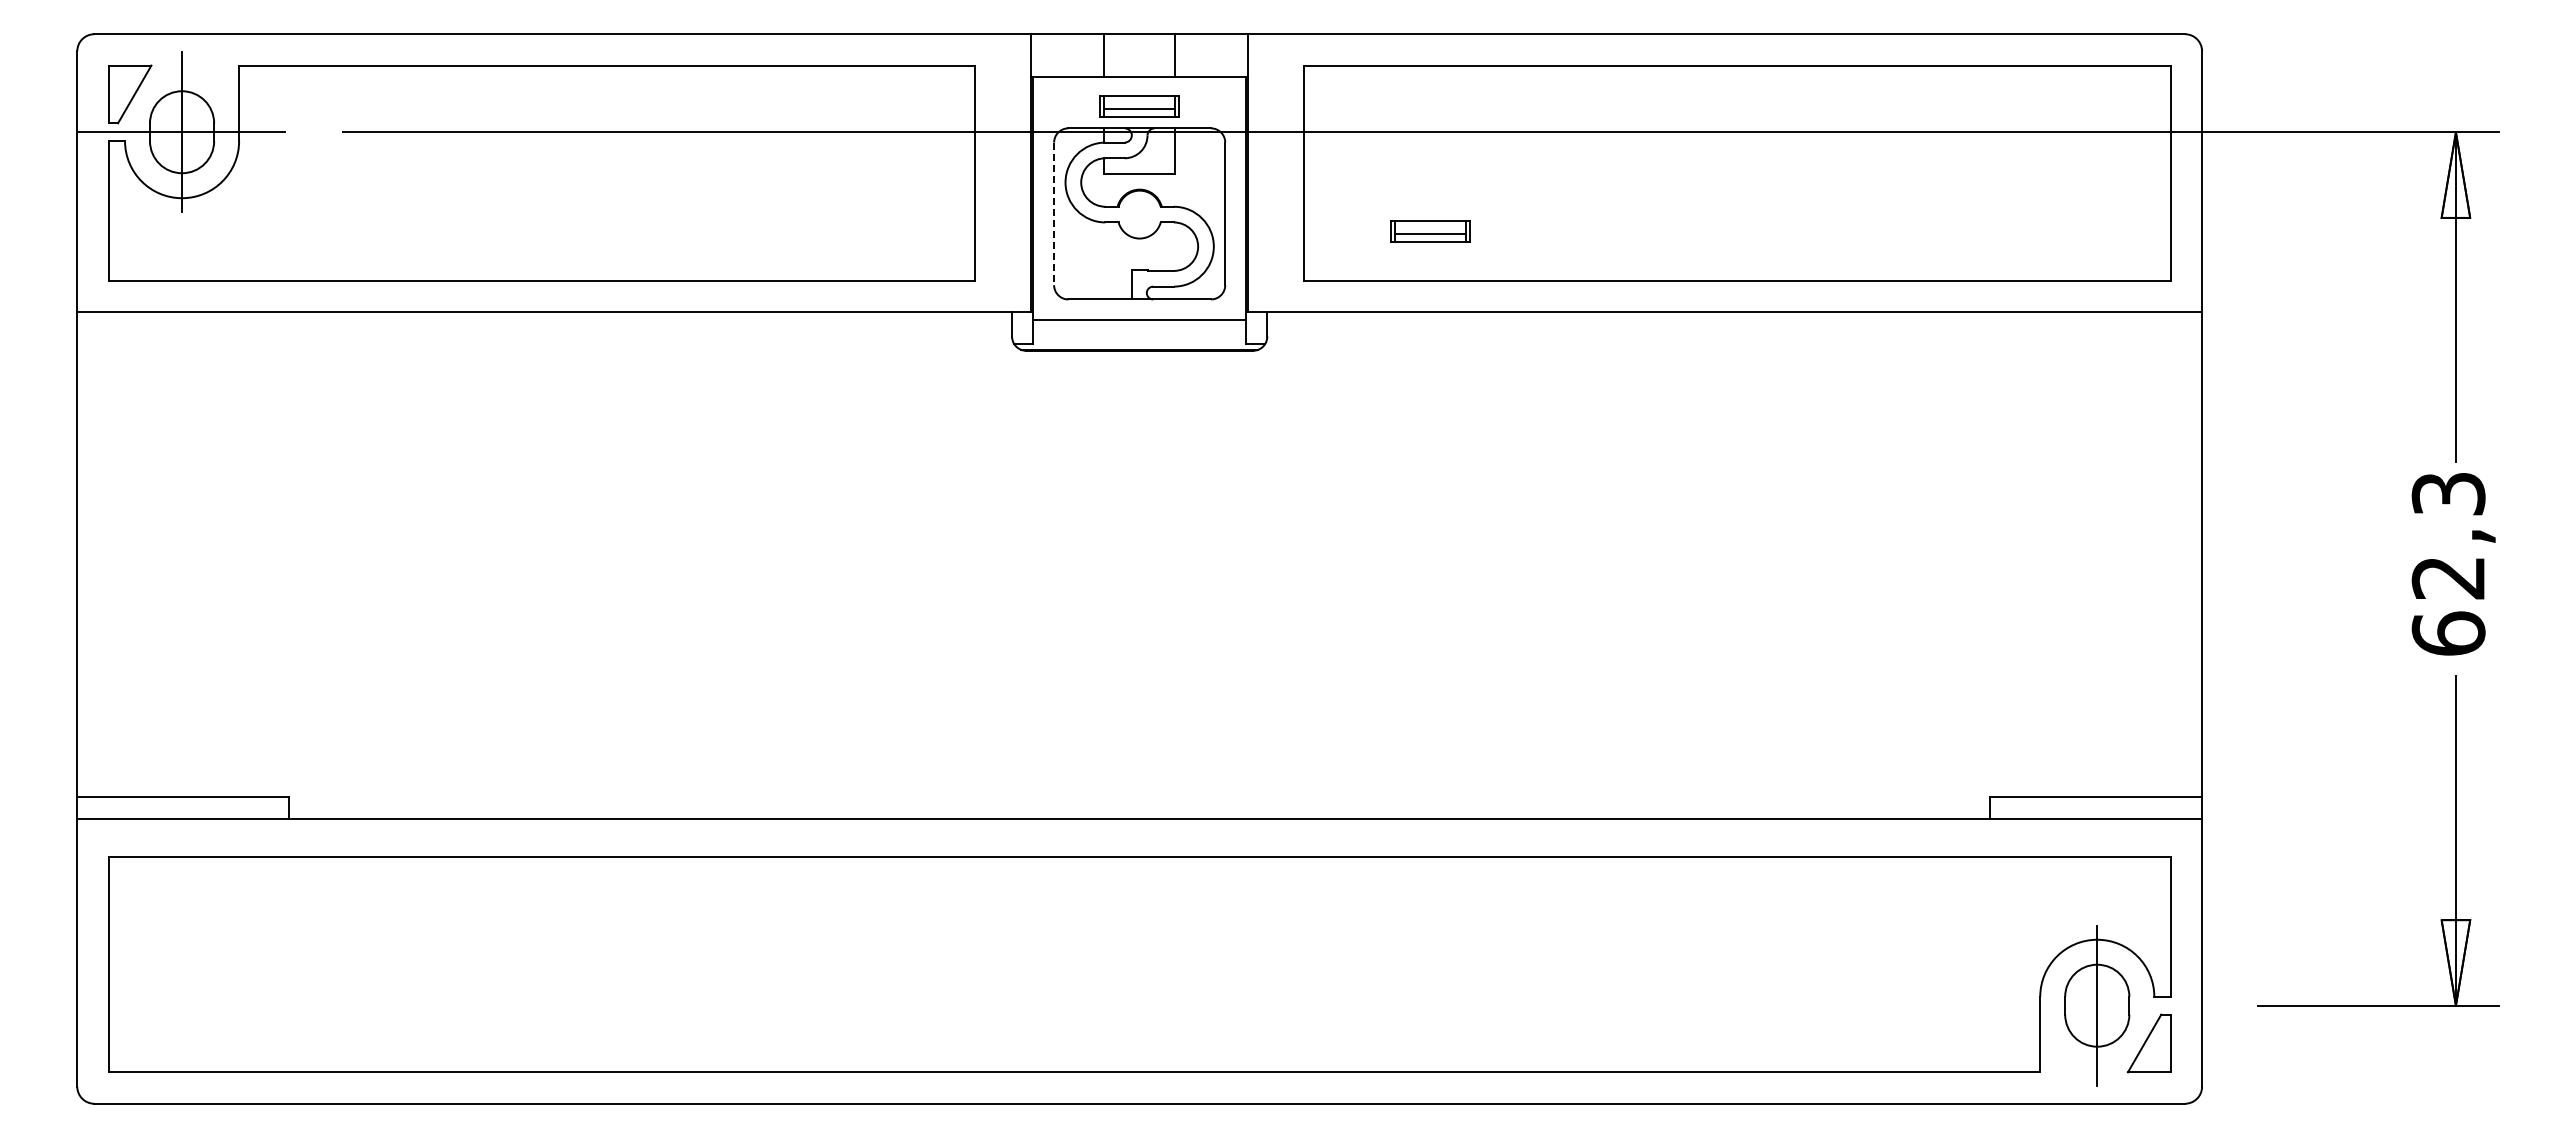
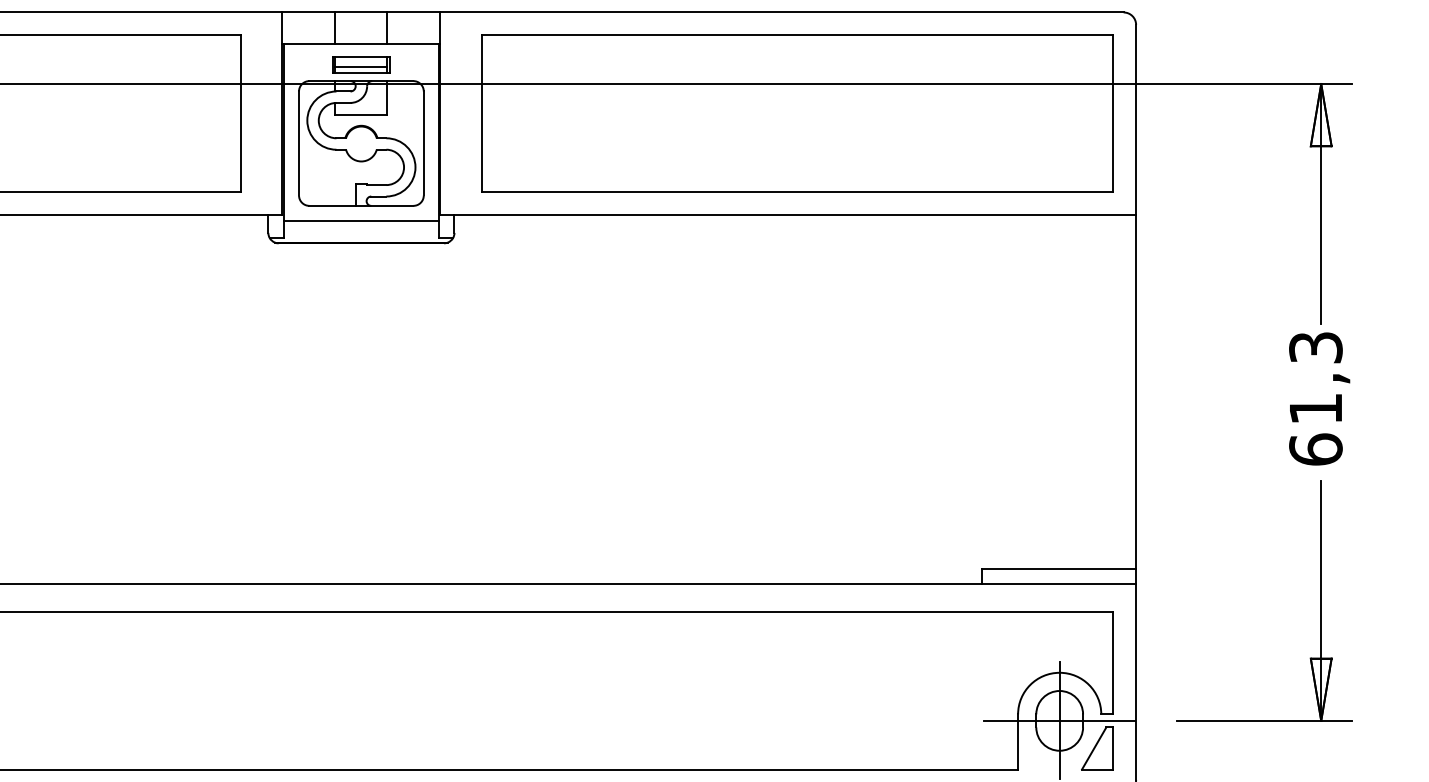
line: (1054, 214) -> (299, 143), dashed -> solid
part: (1430, 231) -> (573, 156), removed
text: (2447, 578) -> (1315, 409), 62,3 -> 61,3
line: (2096, 1005) -> (1059, 720), added

